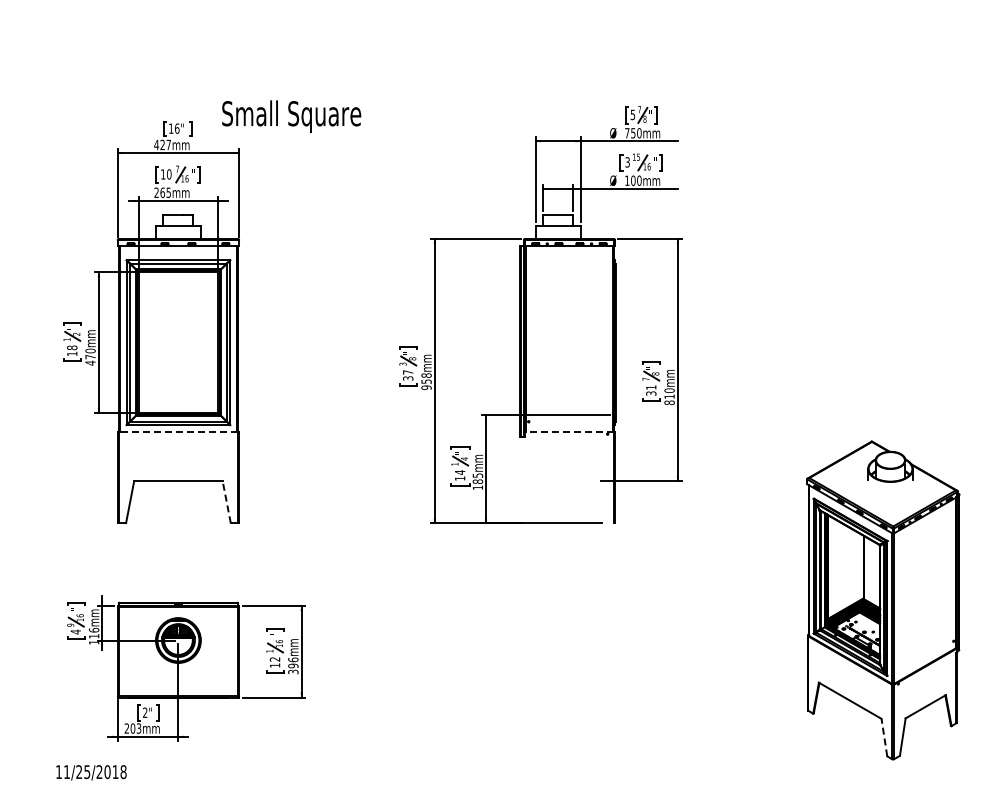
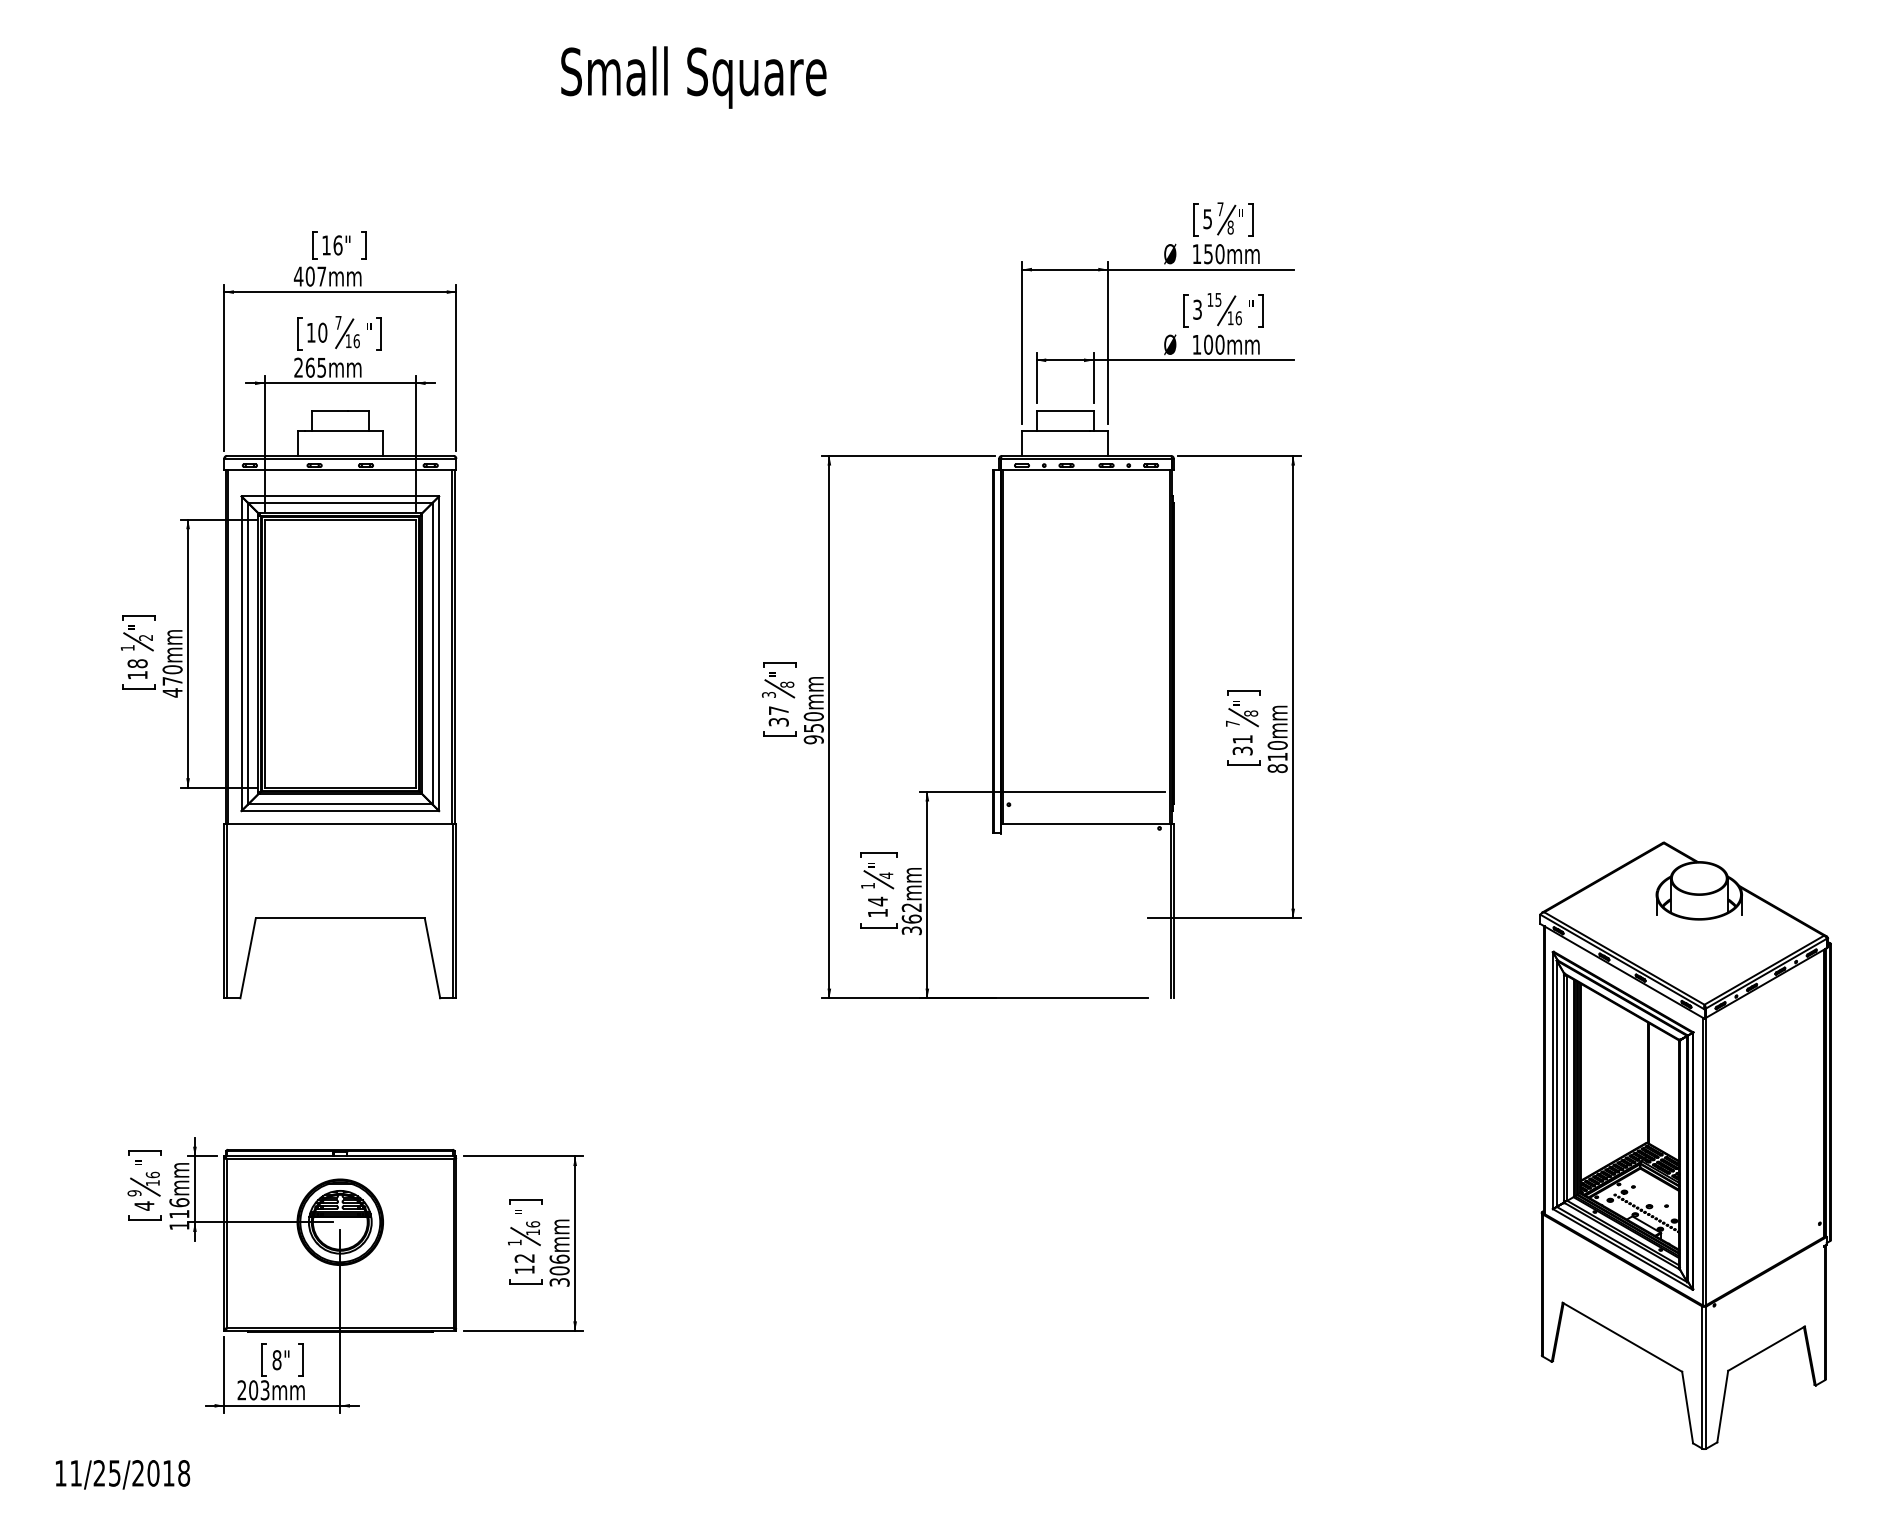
text: (291, 116) -> (693, 77), moved
text: (627, 133) -> (1197, 254), 750mm -> 150mm
text: (162, 144) -> (309, 275), 427mm -> 407mm
text: (426, 375) -> (813, 716), 958mm -> 950mm
line: (177, 431) -> (338, 823), dashed -> solid
line: (569, 431) -> (1086, 823), dashed -> solid
text: (477, 481) -> (911, 918), 185mm -> 362mm
line: (226, 501) -> (432, 956), dashed -> solid
text: (293, 666) -> (559, 1271), 396mm -> 306mm
text: (145, 712) -> (277, 1359), 2" -> 8"
line: (884, 737) -> (1687, 1407), dashed -> solid
text: (91, 772) -> (122, 1474), moved

